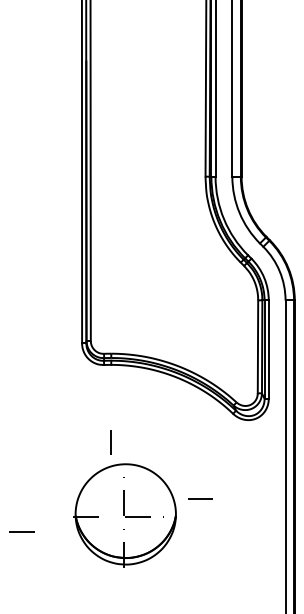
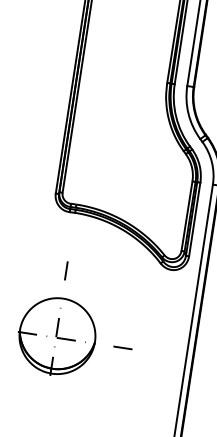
line: (200, 498) -> (122, 347), moved
part: (124, 515) -> (56, 336), moved

